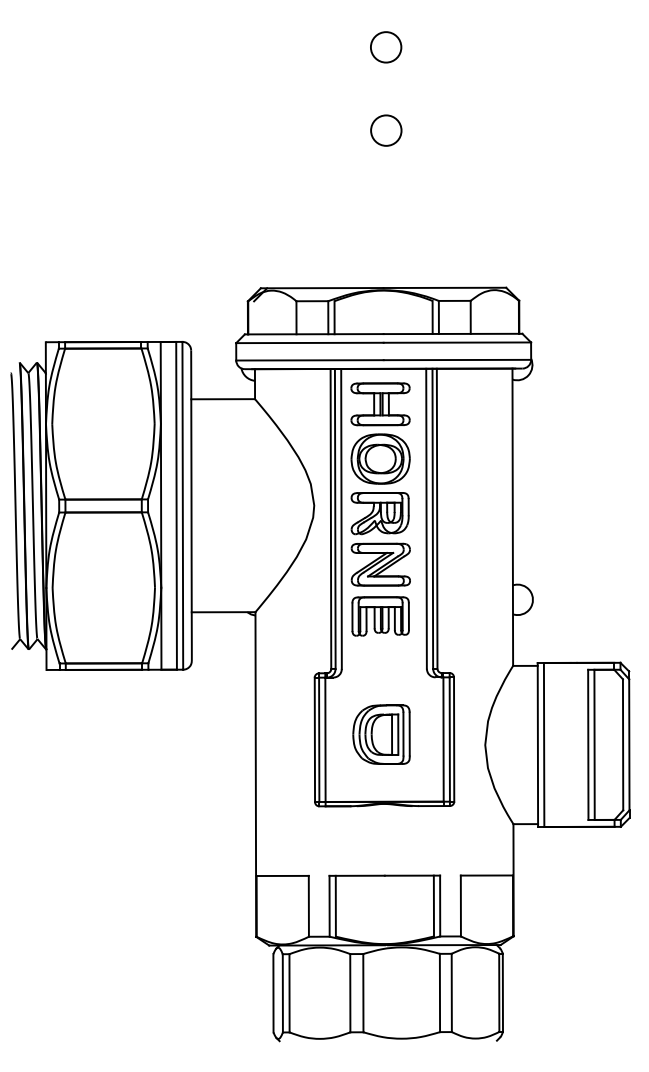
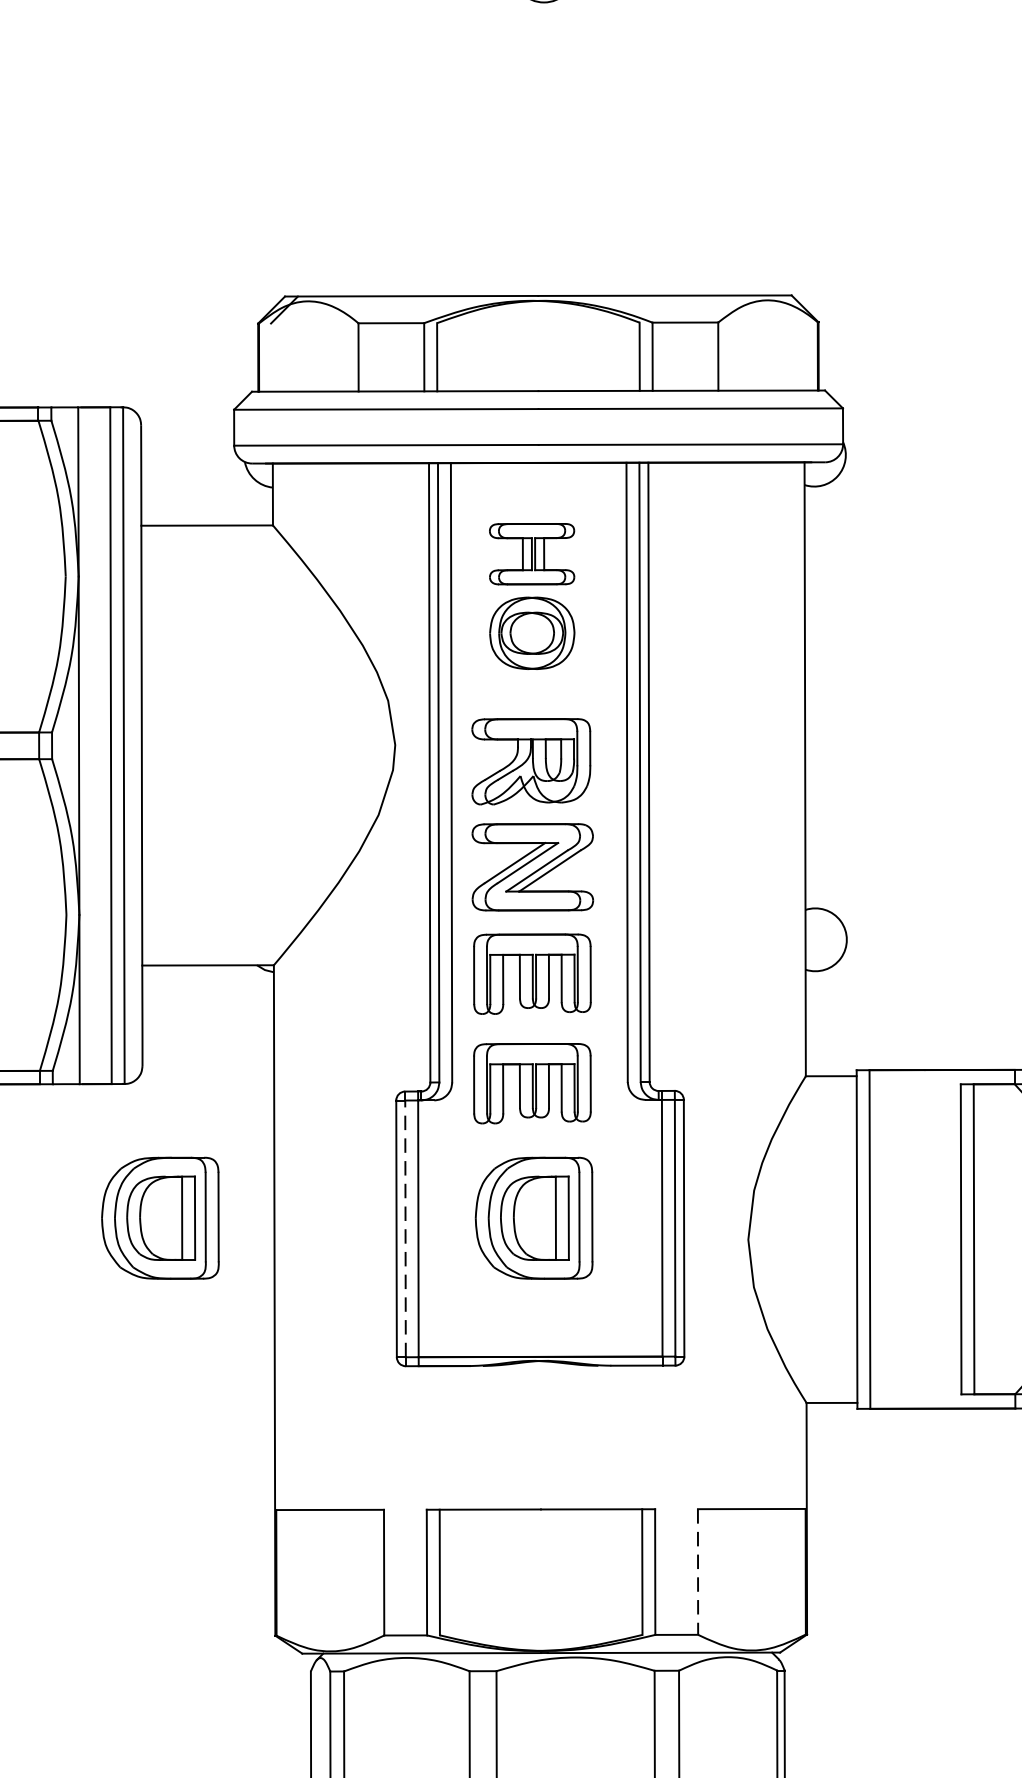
part: (380, 433) -> (532, 596), size x0.7
part: (380, 669) -> (532, 1083), added
part: (200, 734) -> (160, 1217), added
line: (319, 739) -> (406, 1228), solid -> dashed
line: (460, 906) -> (697, 1573), solid -> dashed

